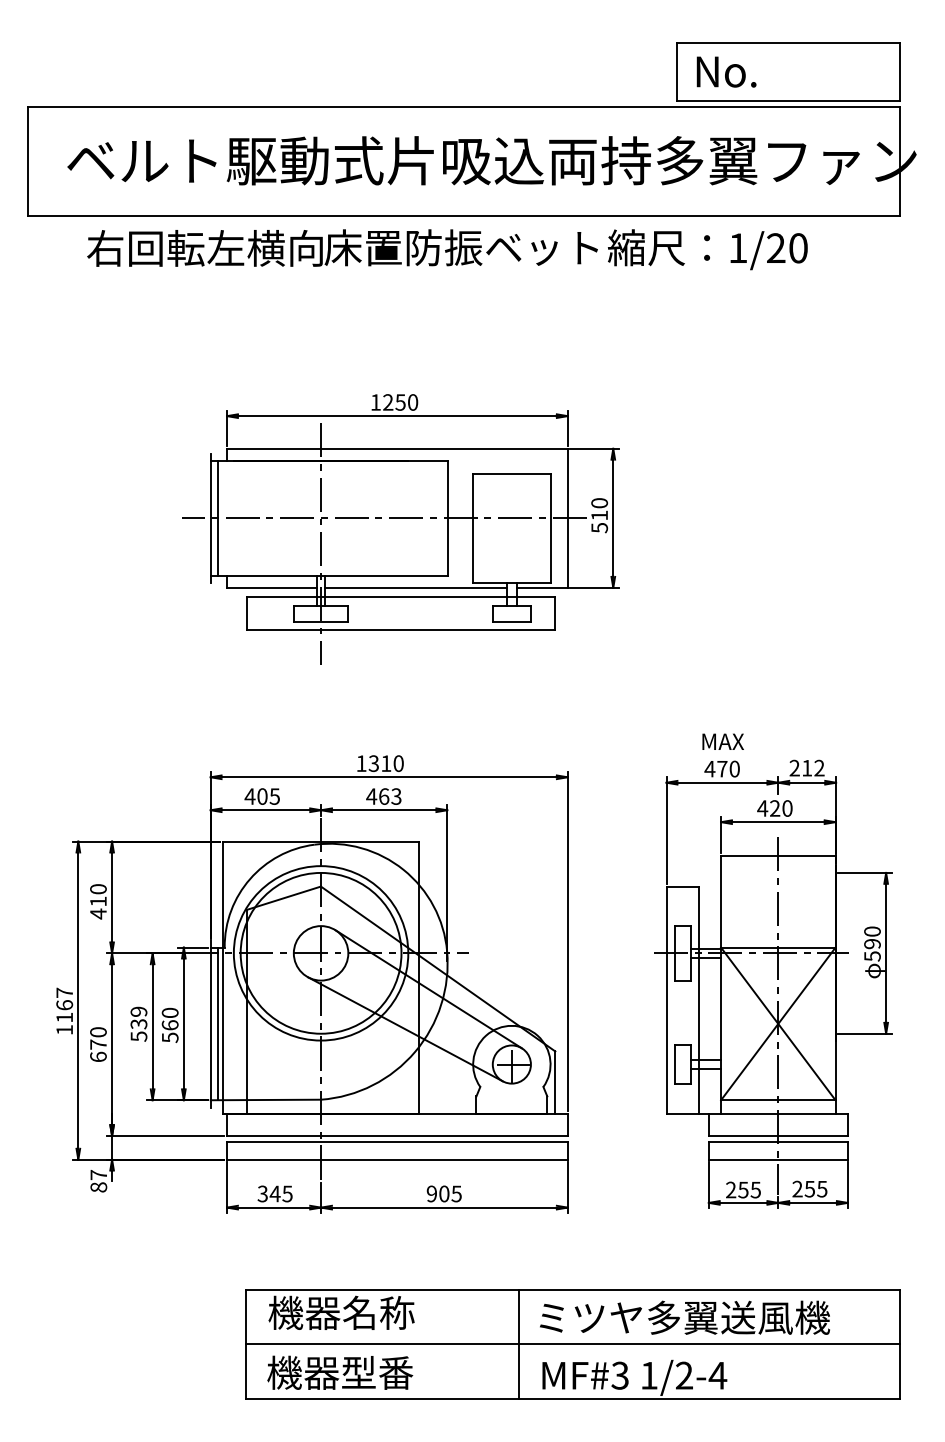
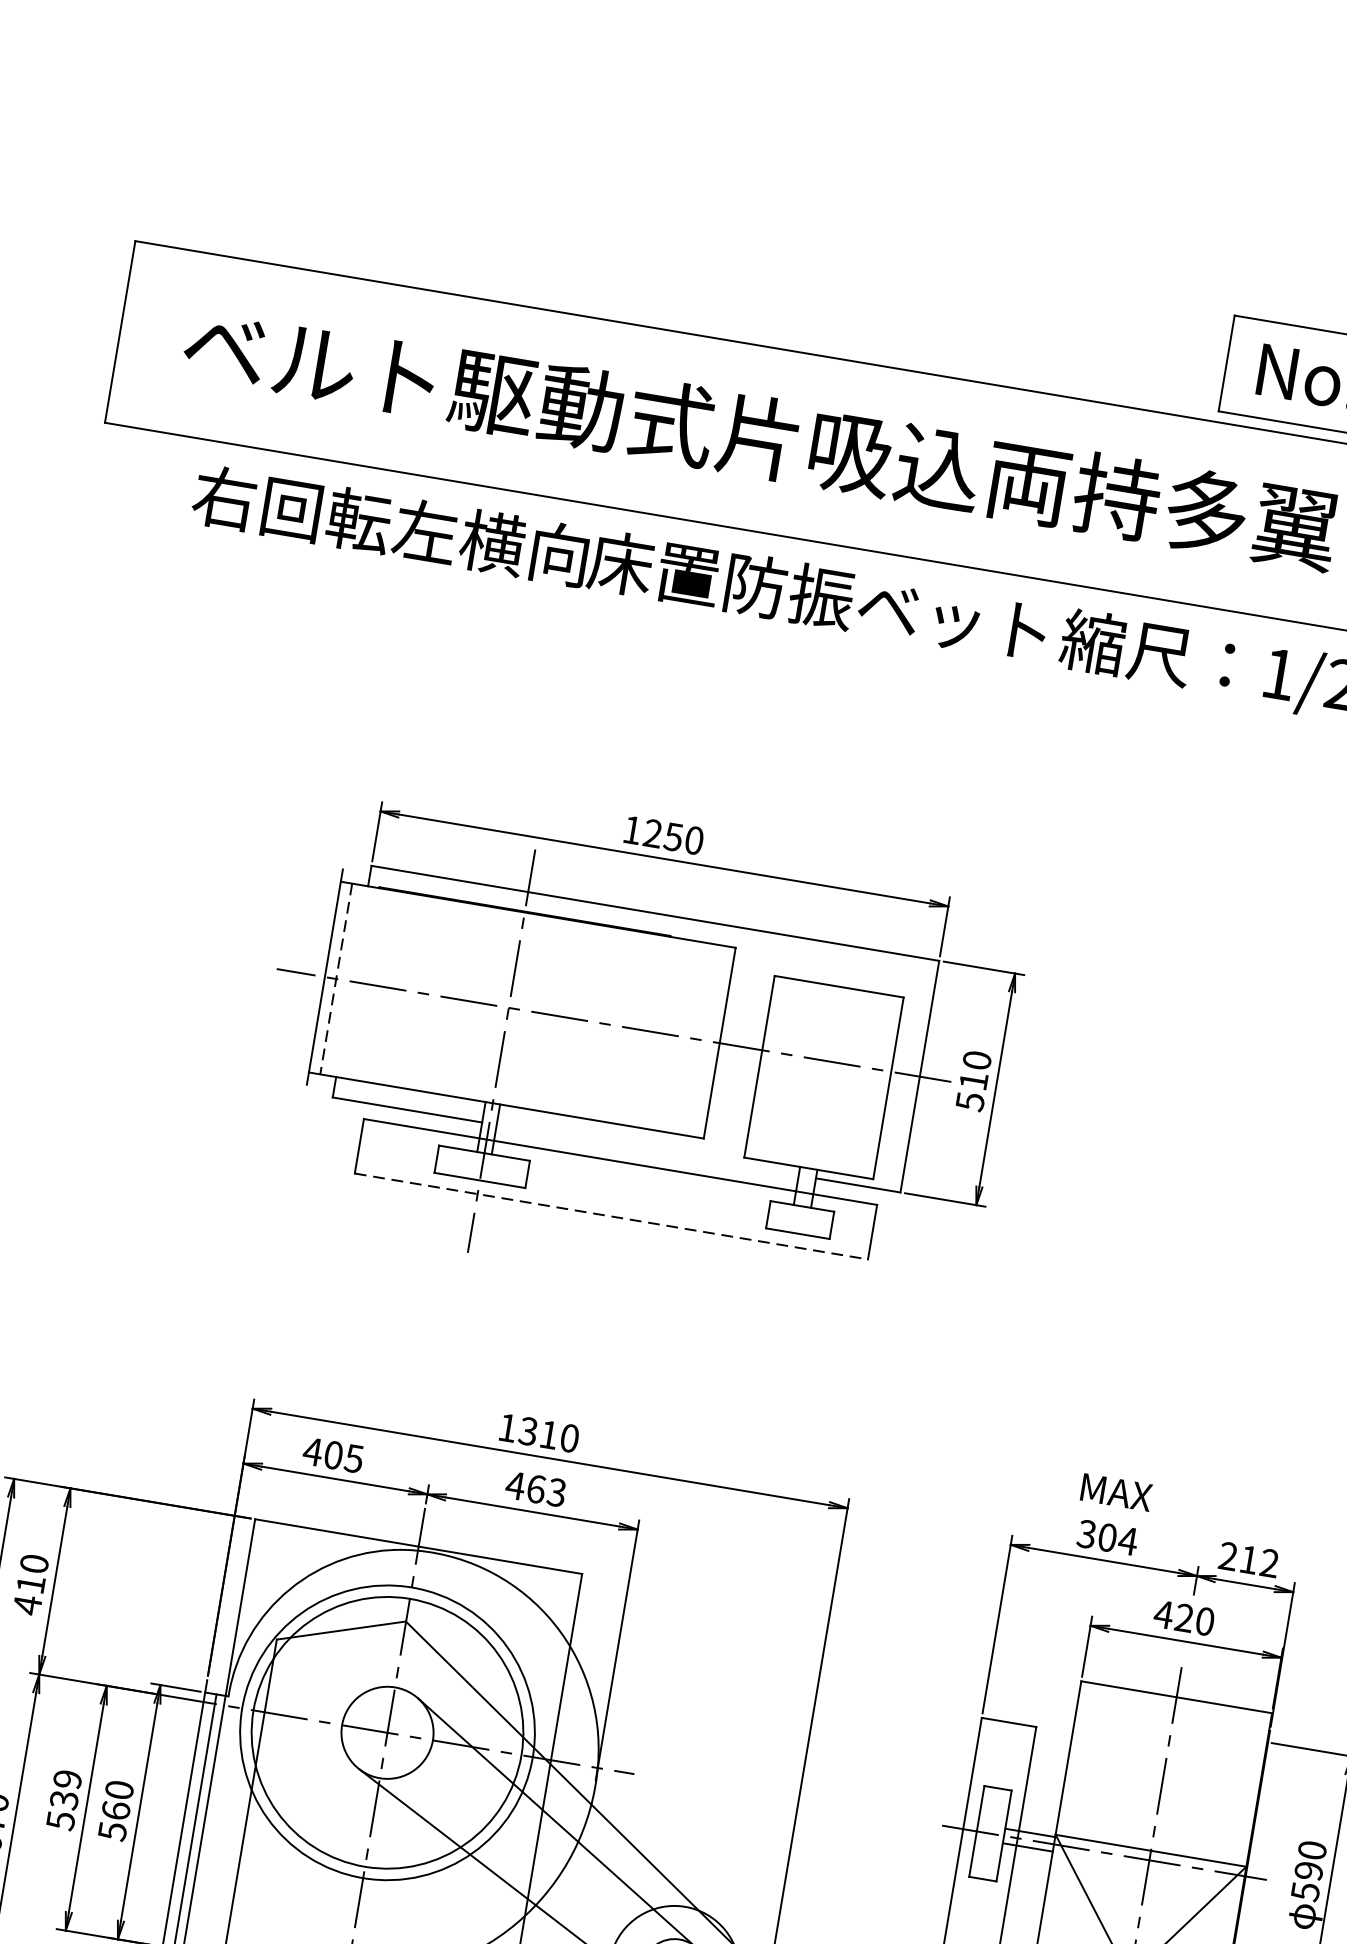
line: (217, 518) -> (336, 979), solid -> dashed
line: (415, 587) -> (646, 1149), removed
line: (401, 630) -> (611, 1217), solid -> dashed
text: (722, 768) -> (1107, 1536), 470 -> 304

